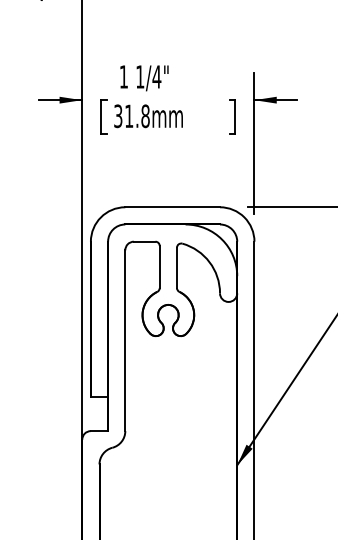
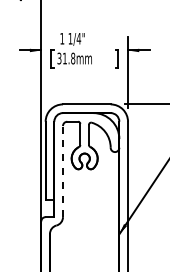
line: (126, 340) -> (63, 171), solid -> dashed

